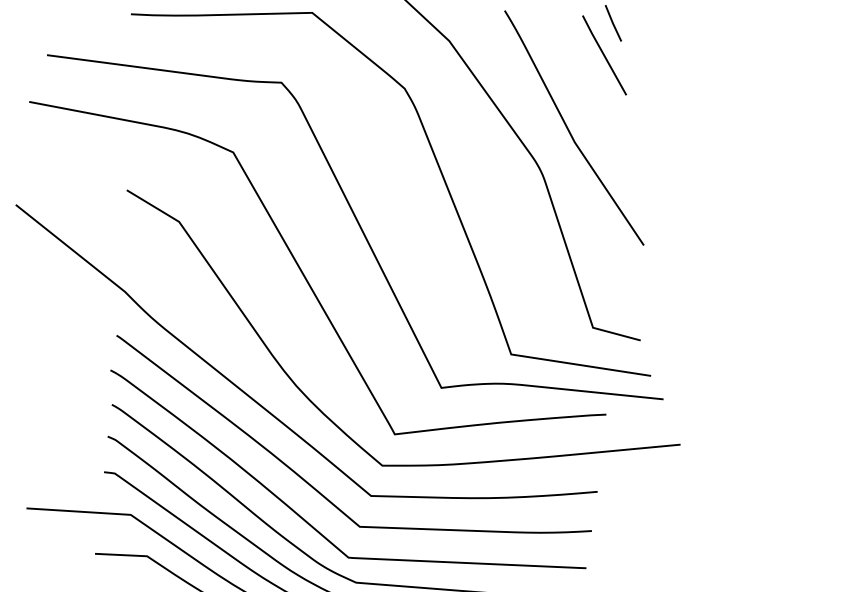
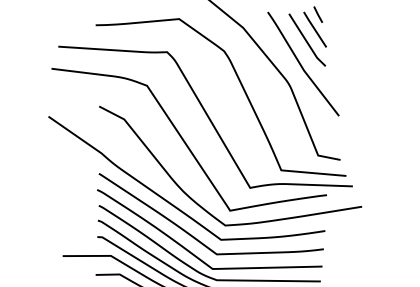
curve: (584, 75) -> (306, 39), added

